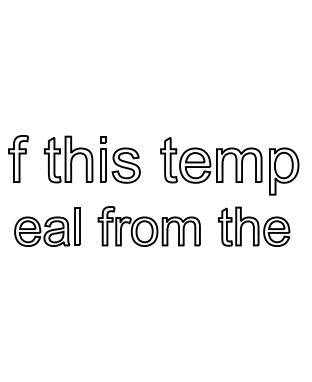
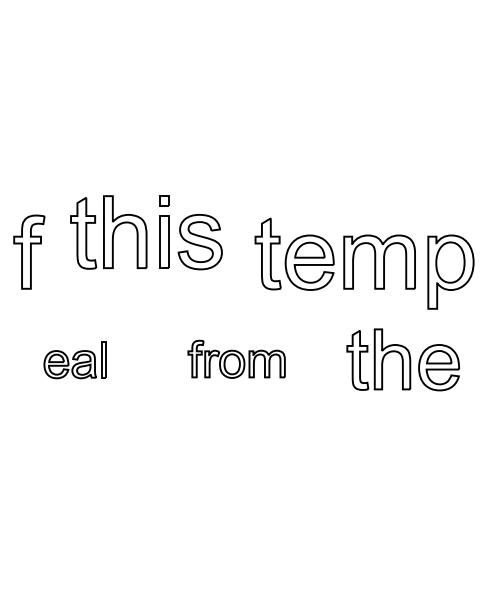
part: (91, 159) -> (145, 232), moved
part: (47, 226) -> (75, 359), size x0.6
part: (148, 226) -> (235, 359), size x0.6

